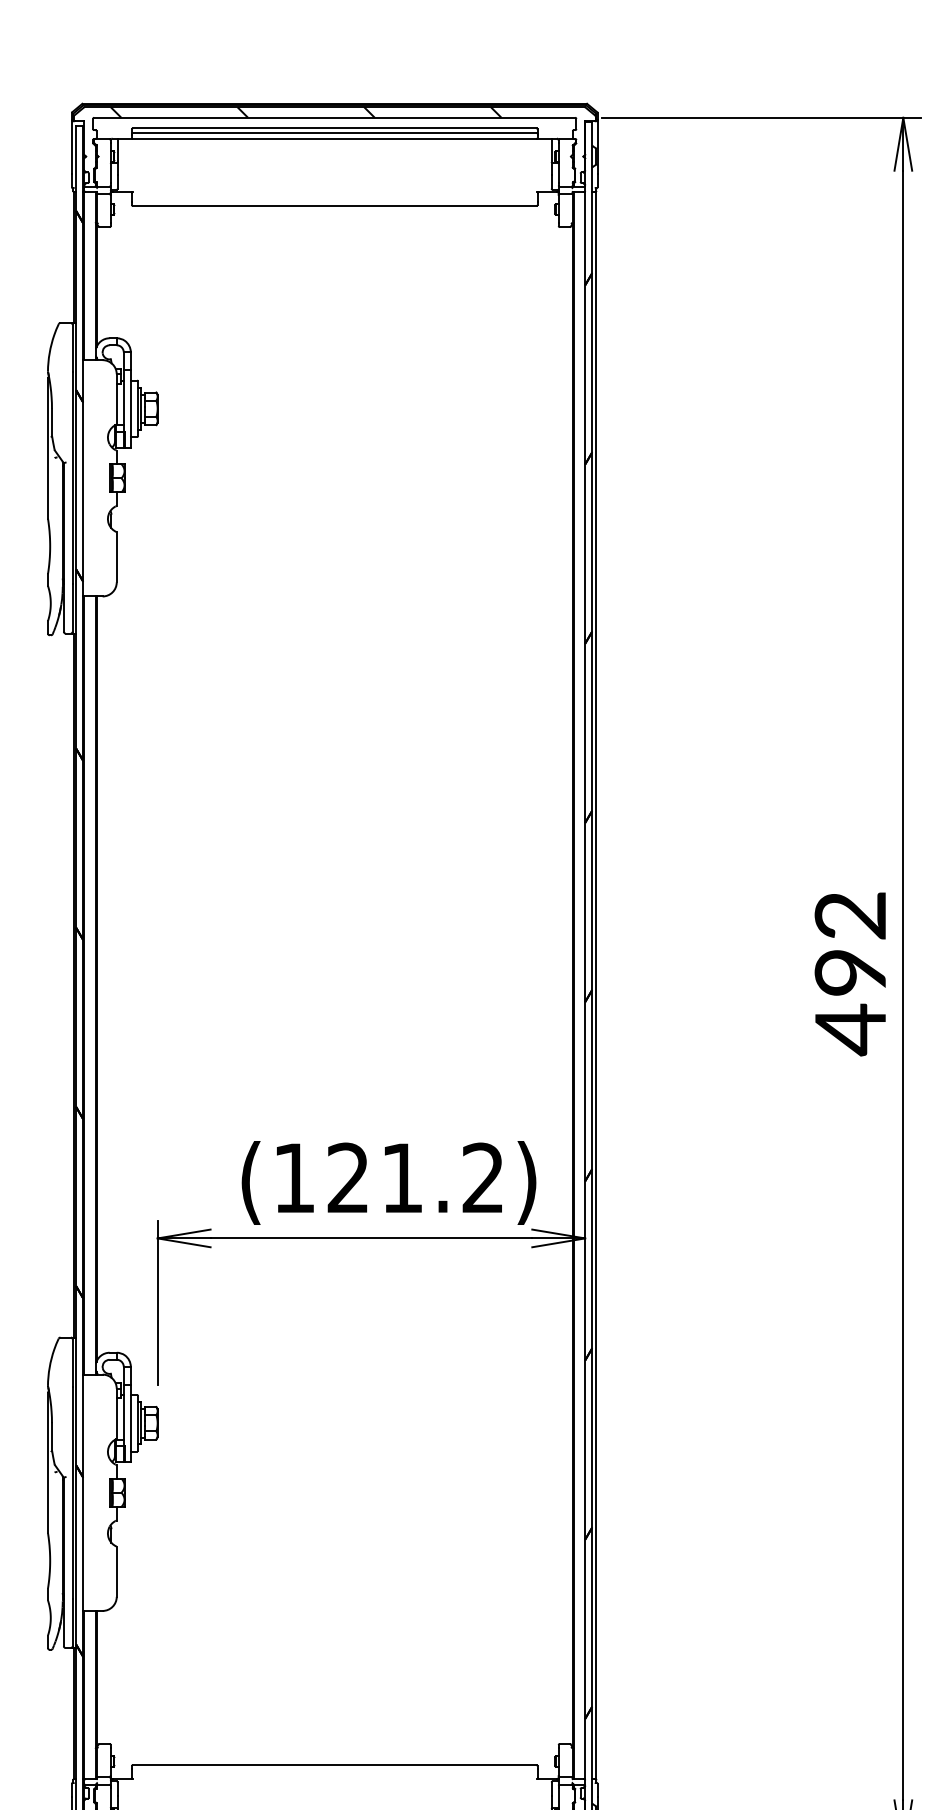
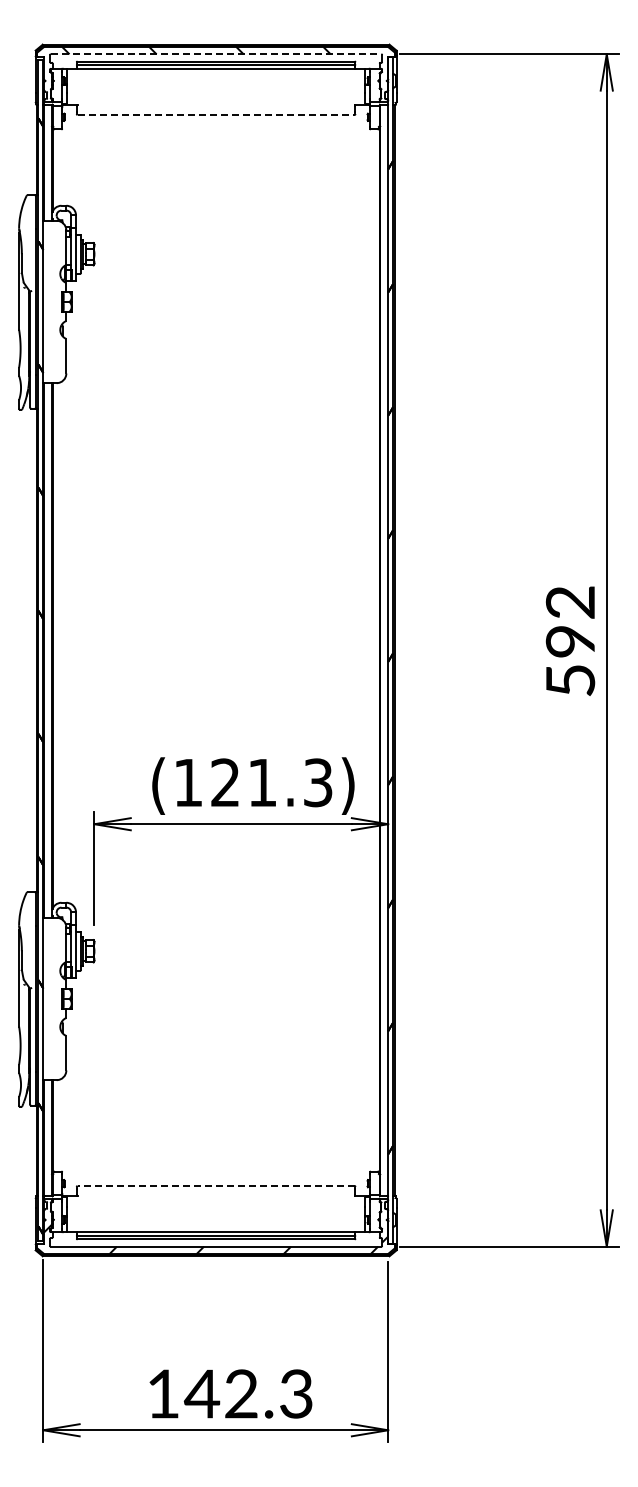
line: (335, 118) -> (216, 54), solid -> dashed
line: (335, 205) -> (216, 114), solid -> dashed
text: (850, 1030) -> (570, 681), 492 -> 592
text: (483, 1177) -> (318, 782), (121.2) -> (121.3)
line: (335, 1765) -> (216, 1186), solid -> dashed

